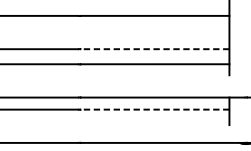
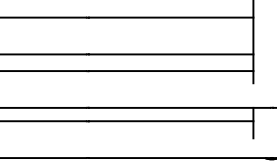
line: (155, 49) -> (171, 54), dashed -> solid
line: (155, 109) -> (171, 121), dashed -> solid

